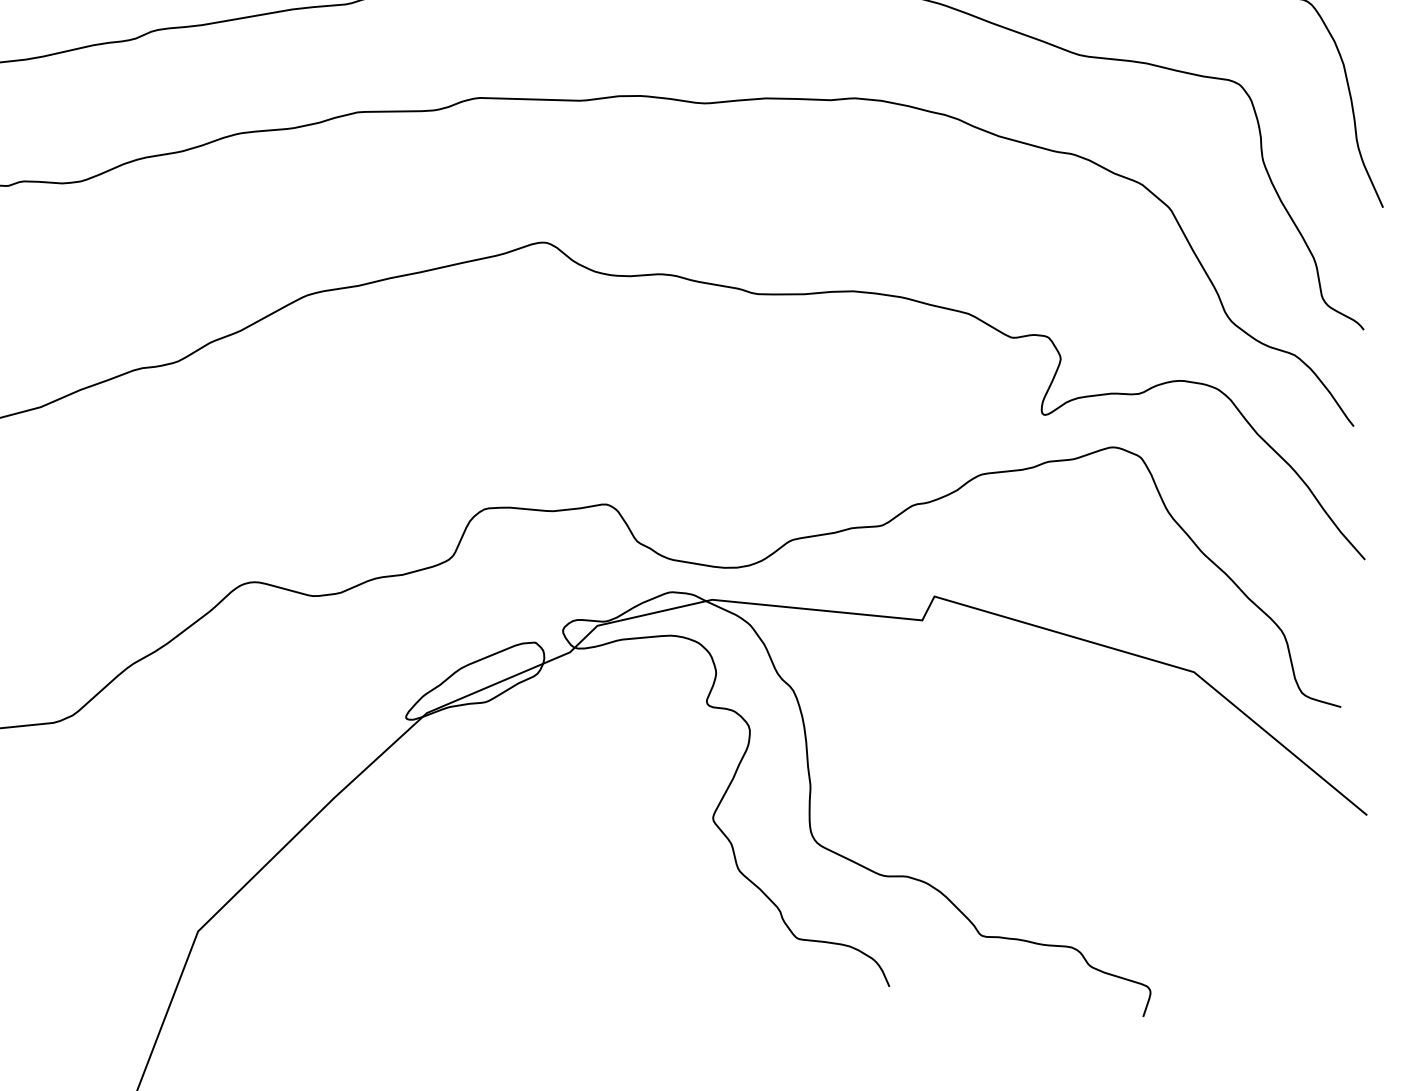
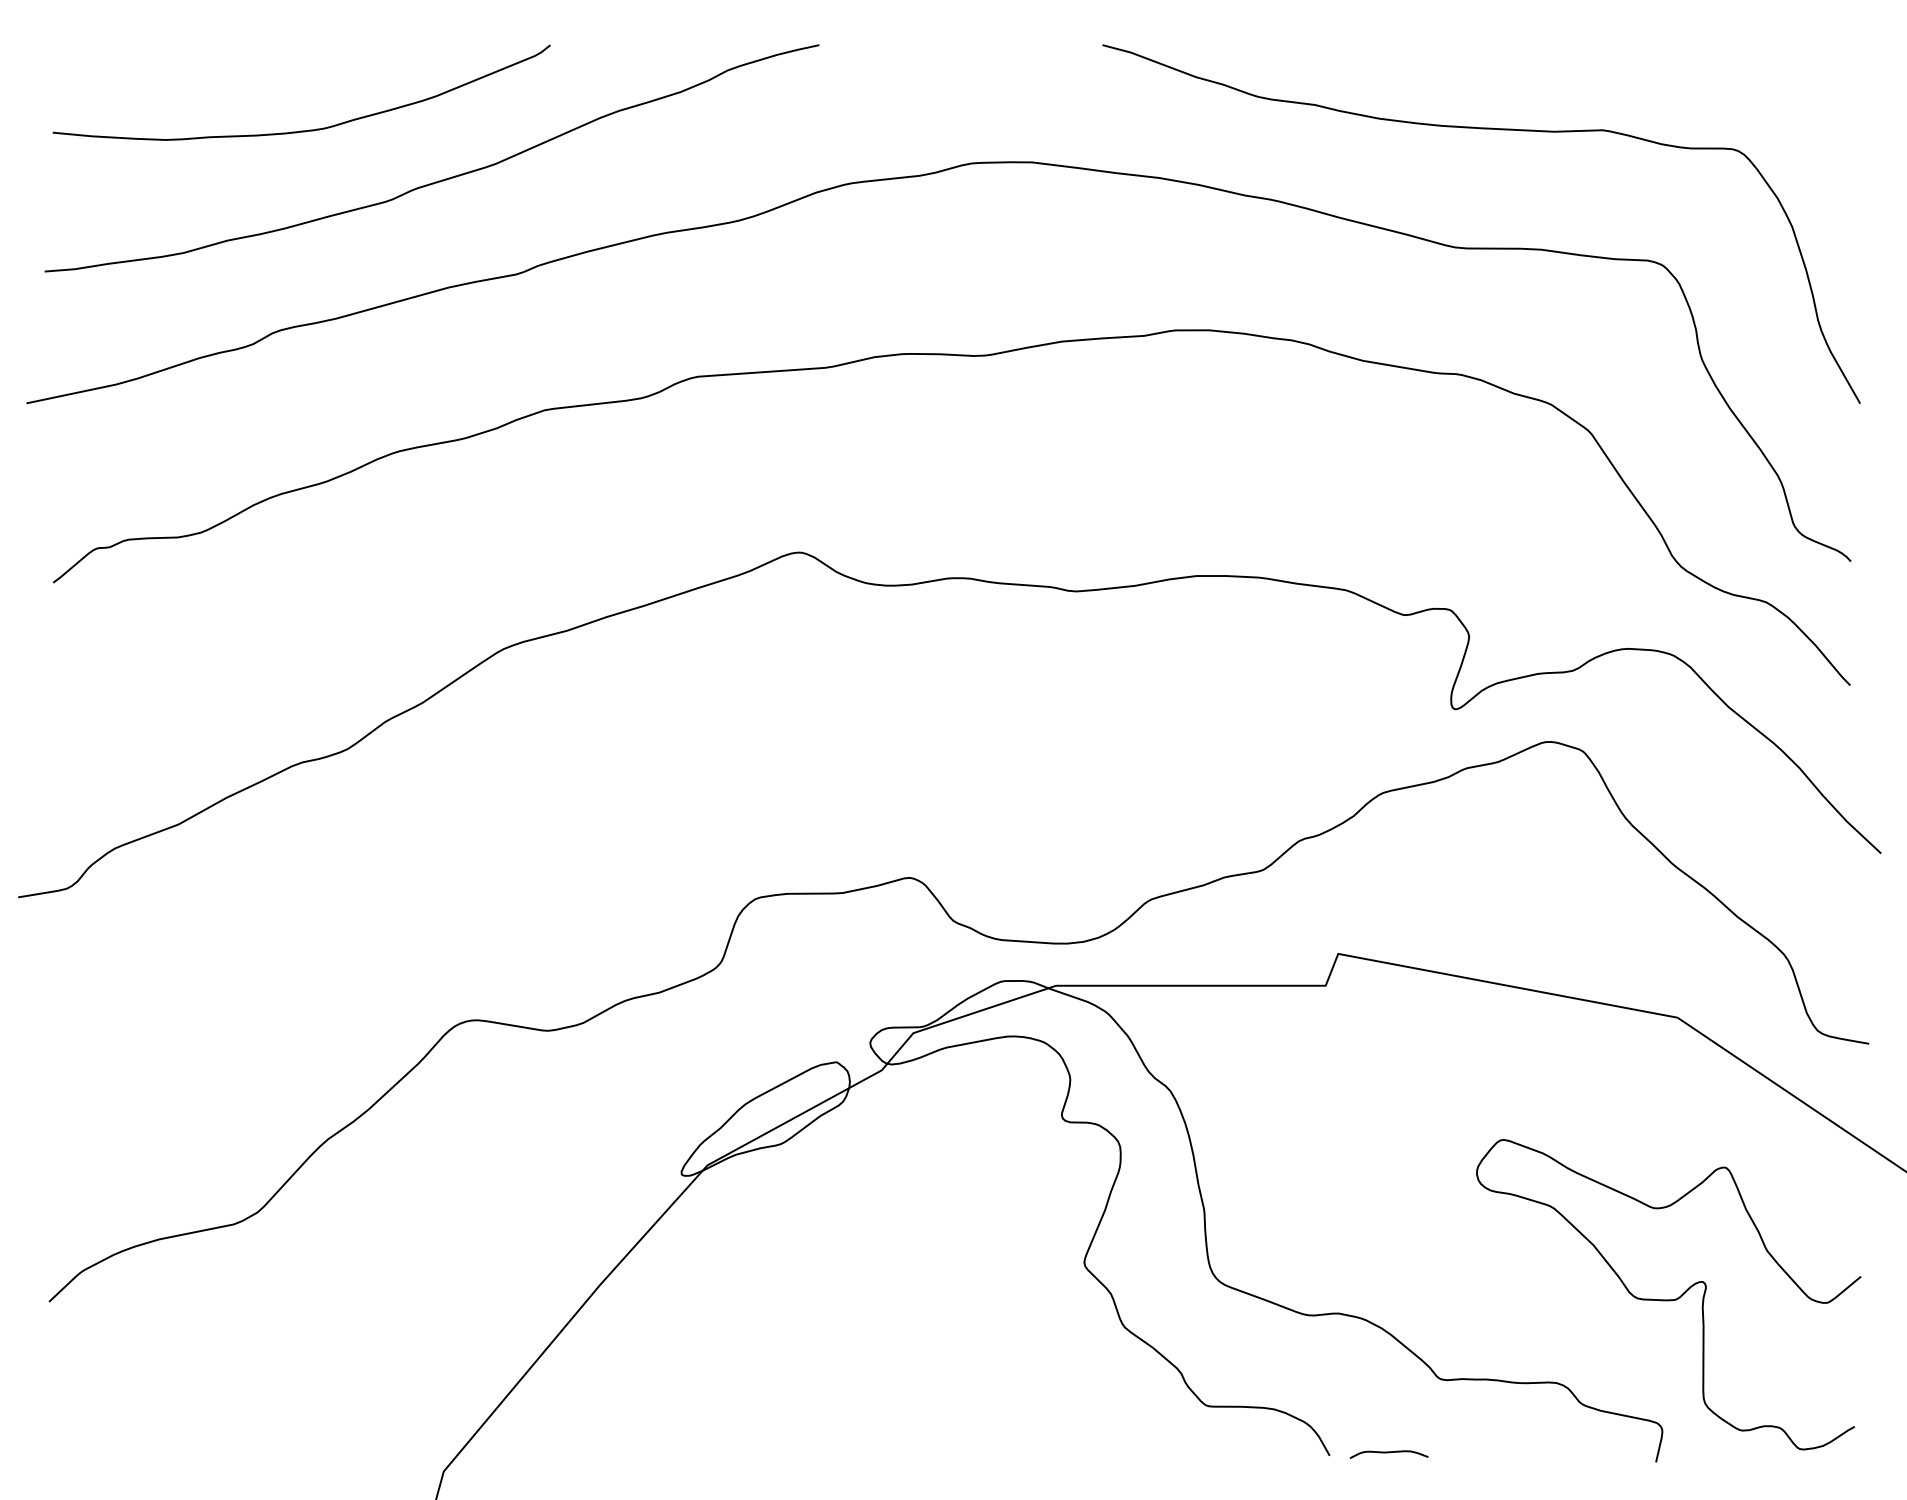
curve: (1165, 890) -> (1668, 1299), added
curve: (935, 989) -> (1388, 1453), added

